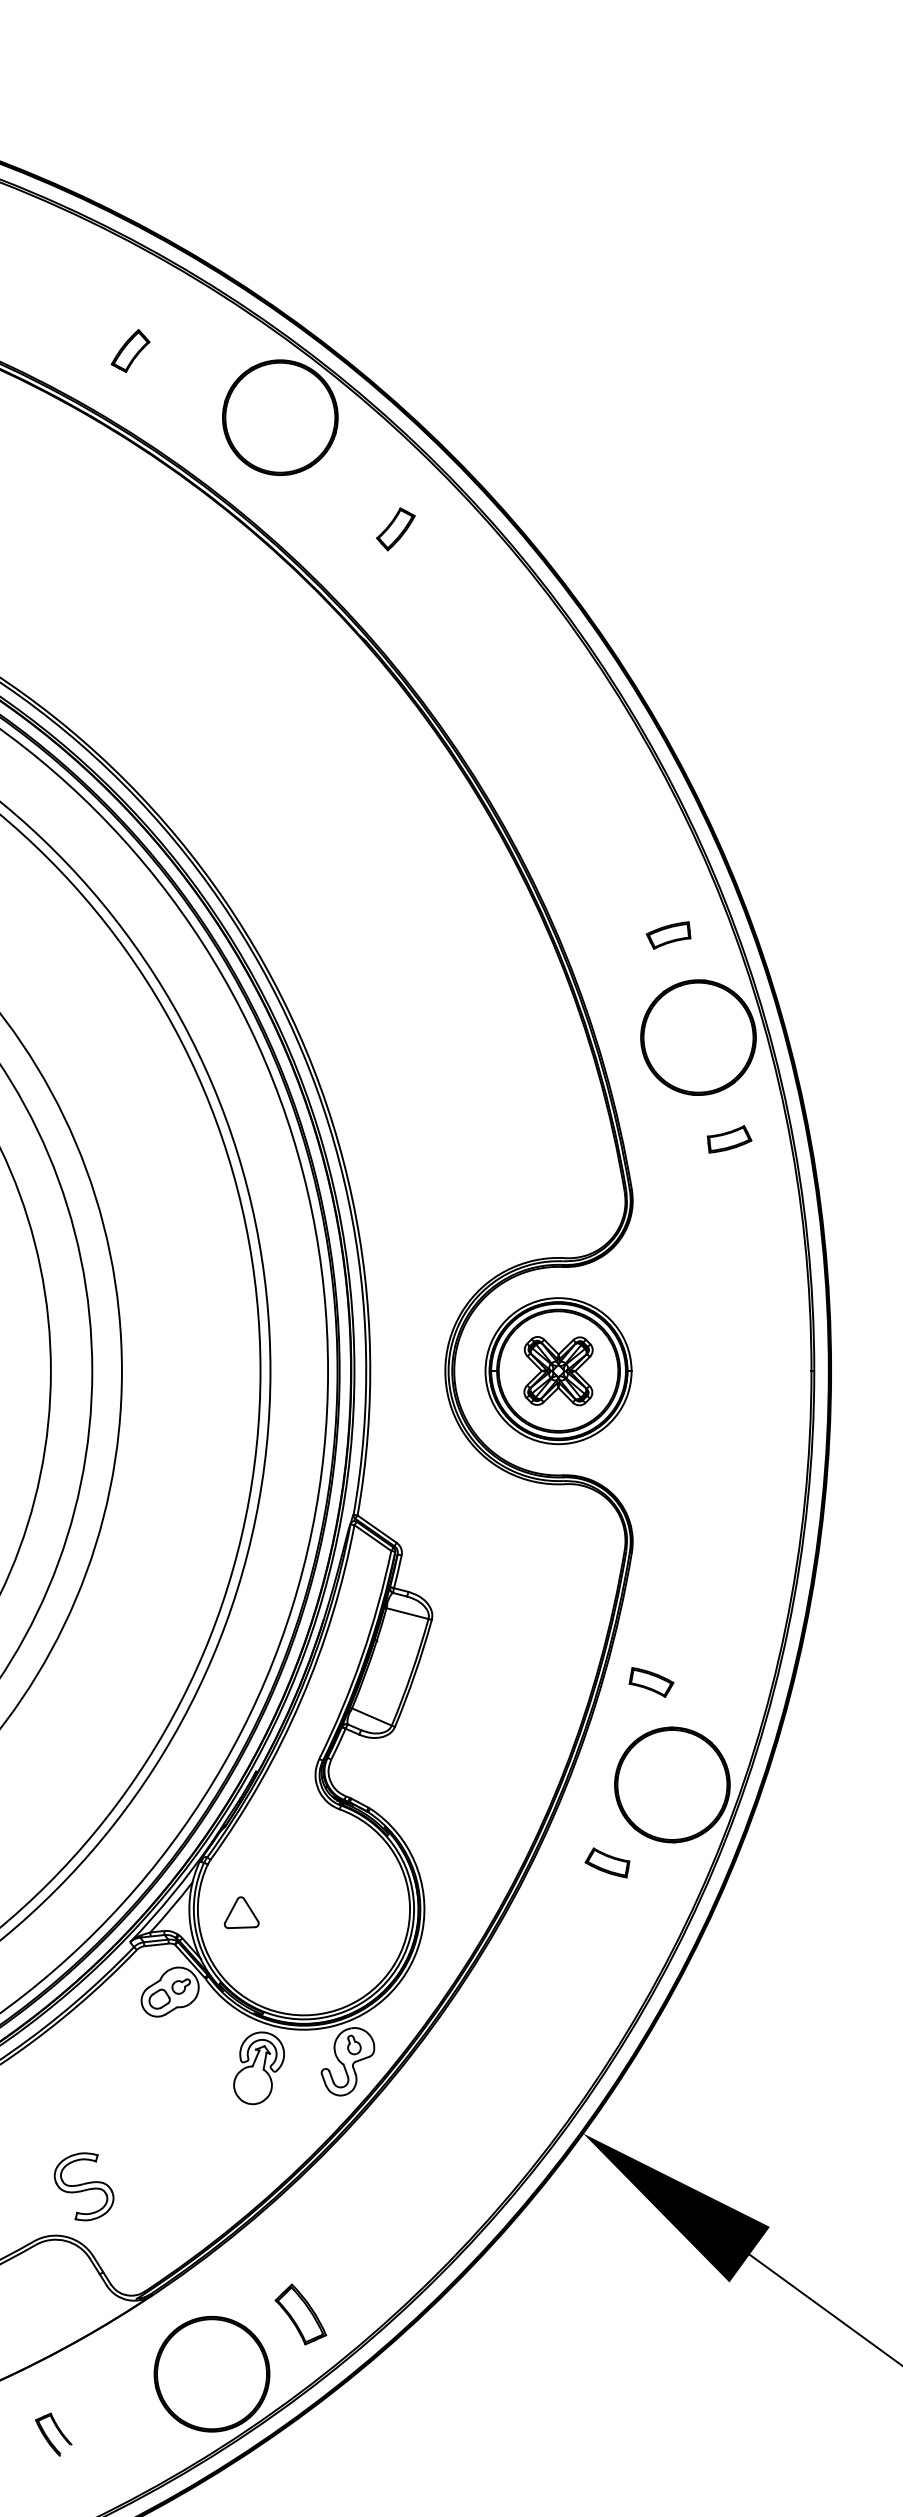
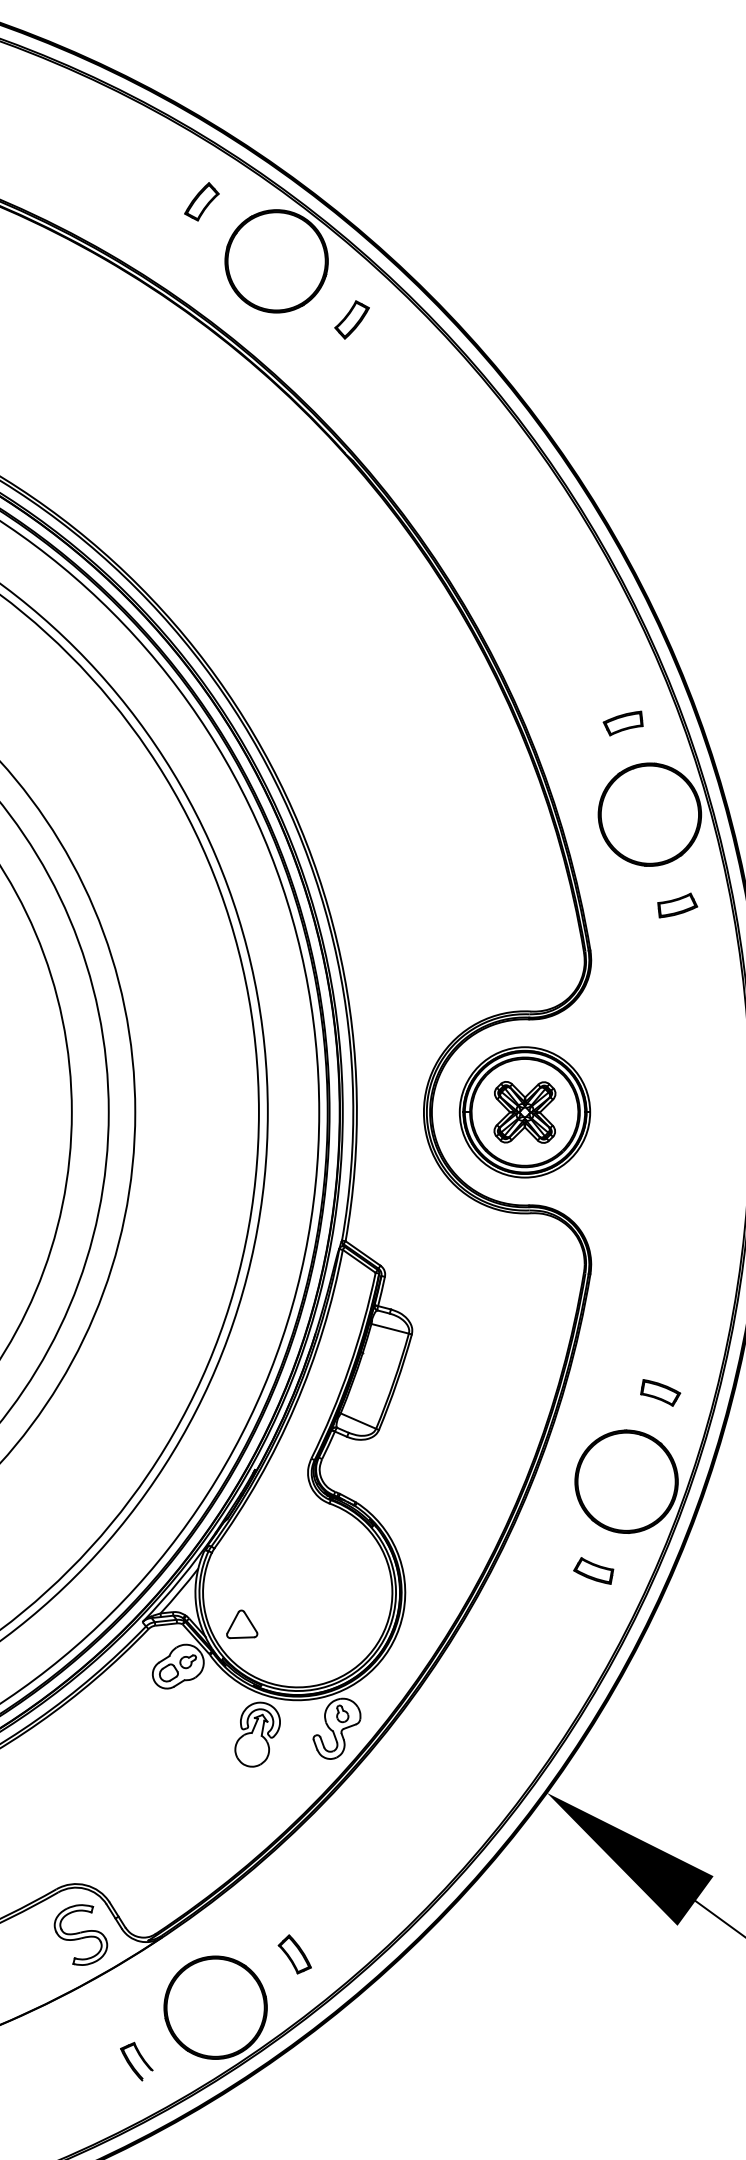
part: (130, 351) -> (201, 202), moved
part: (395, 529) -> (351, 320), moved
part: (651, 1682) -> (660, 1392), moved
part: (607, 1862) -> (593, 1570), moved
part: (241, 1912) -> (241, 1624), moved
part: (83, 2186) -> (80, 1934), moved
part: (300, 2314) -> (294, 1954), size x0.71
part: (53, 2434) -> (136, 2061), moved

